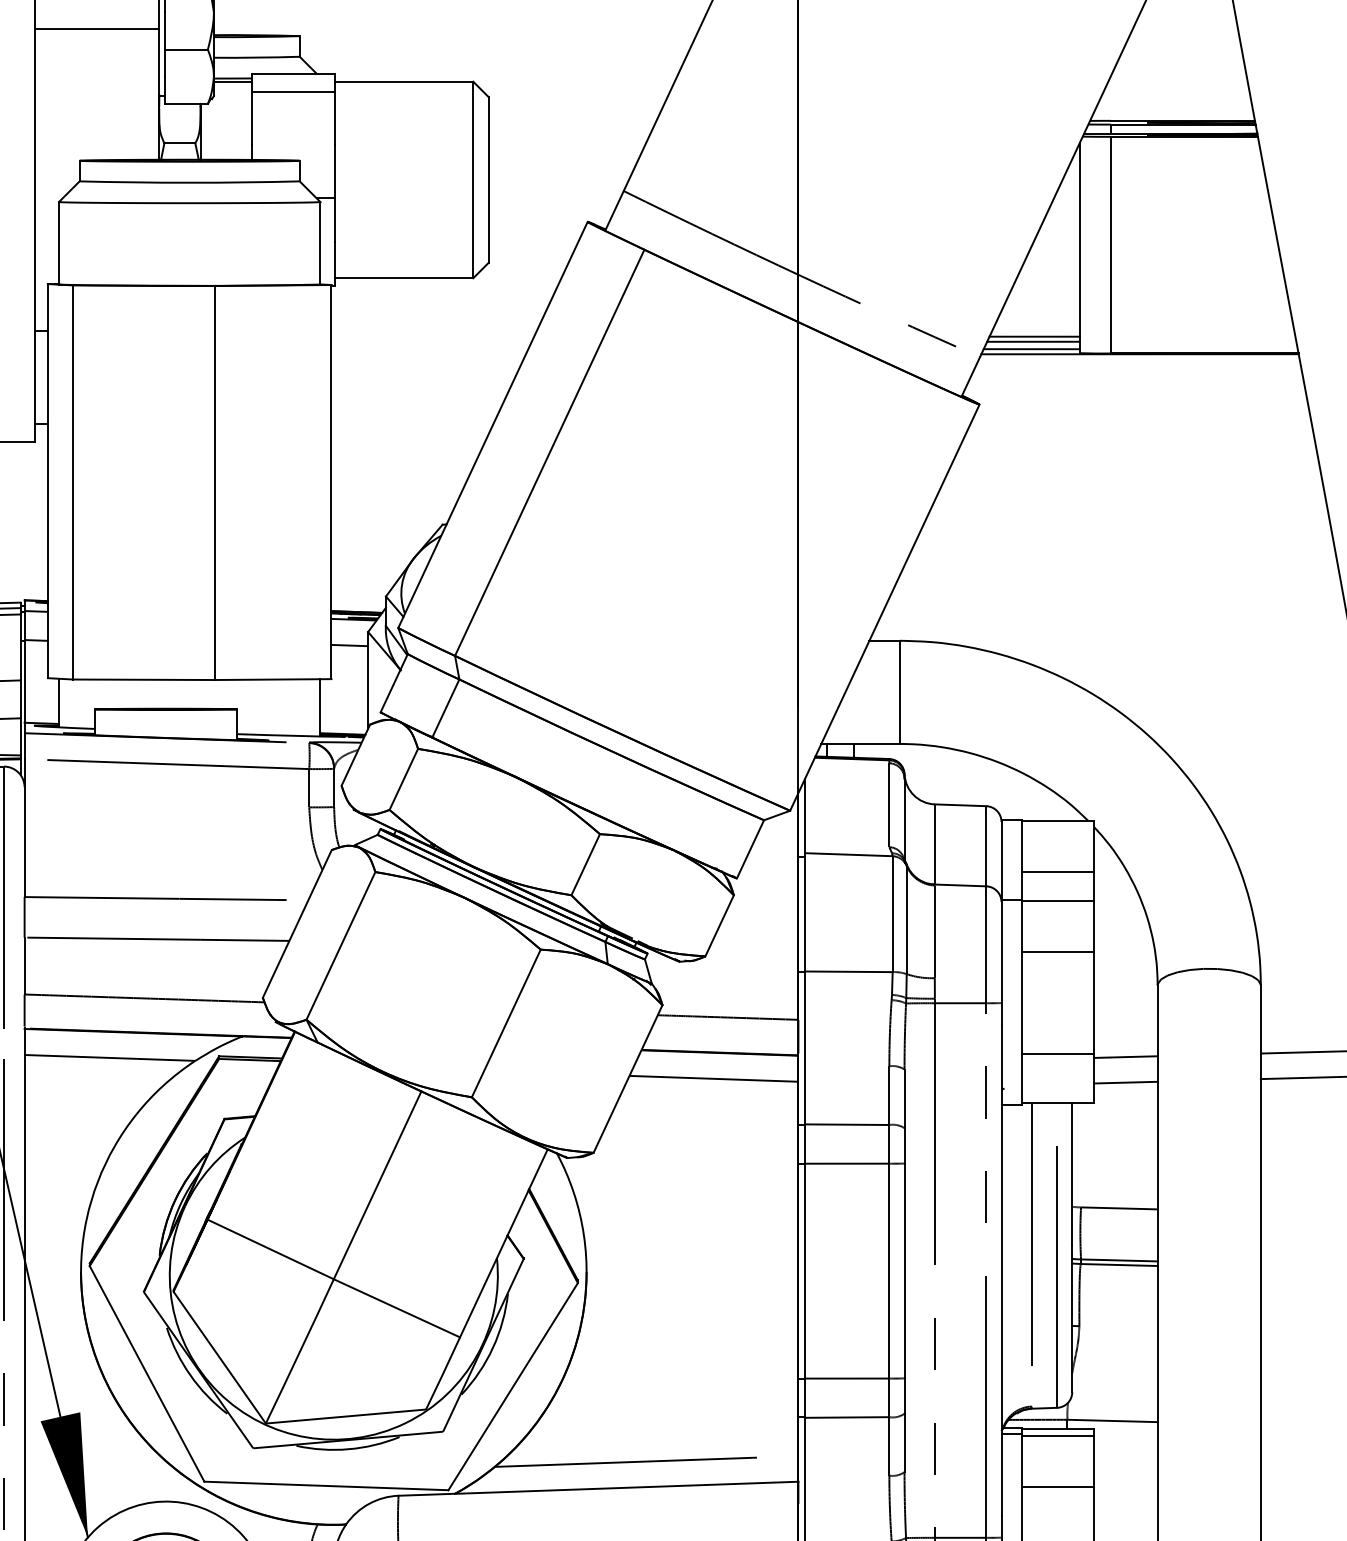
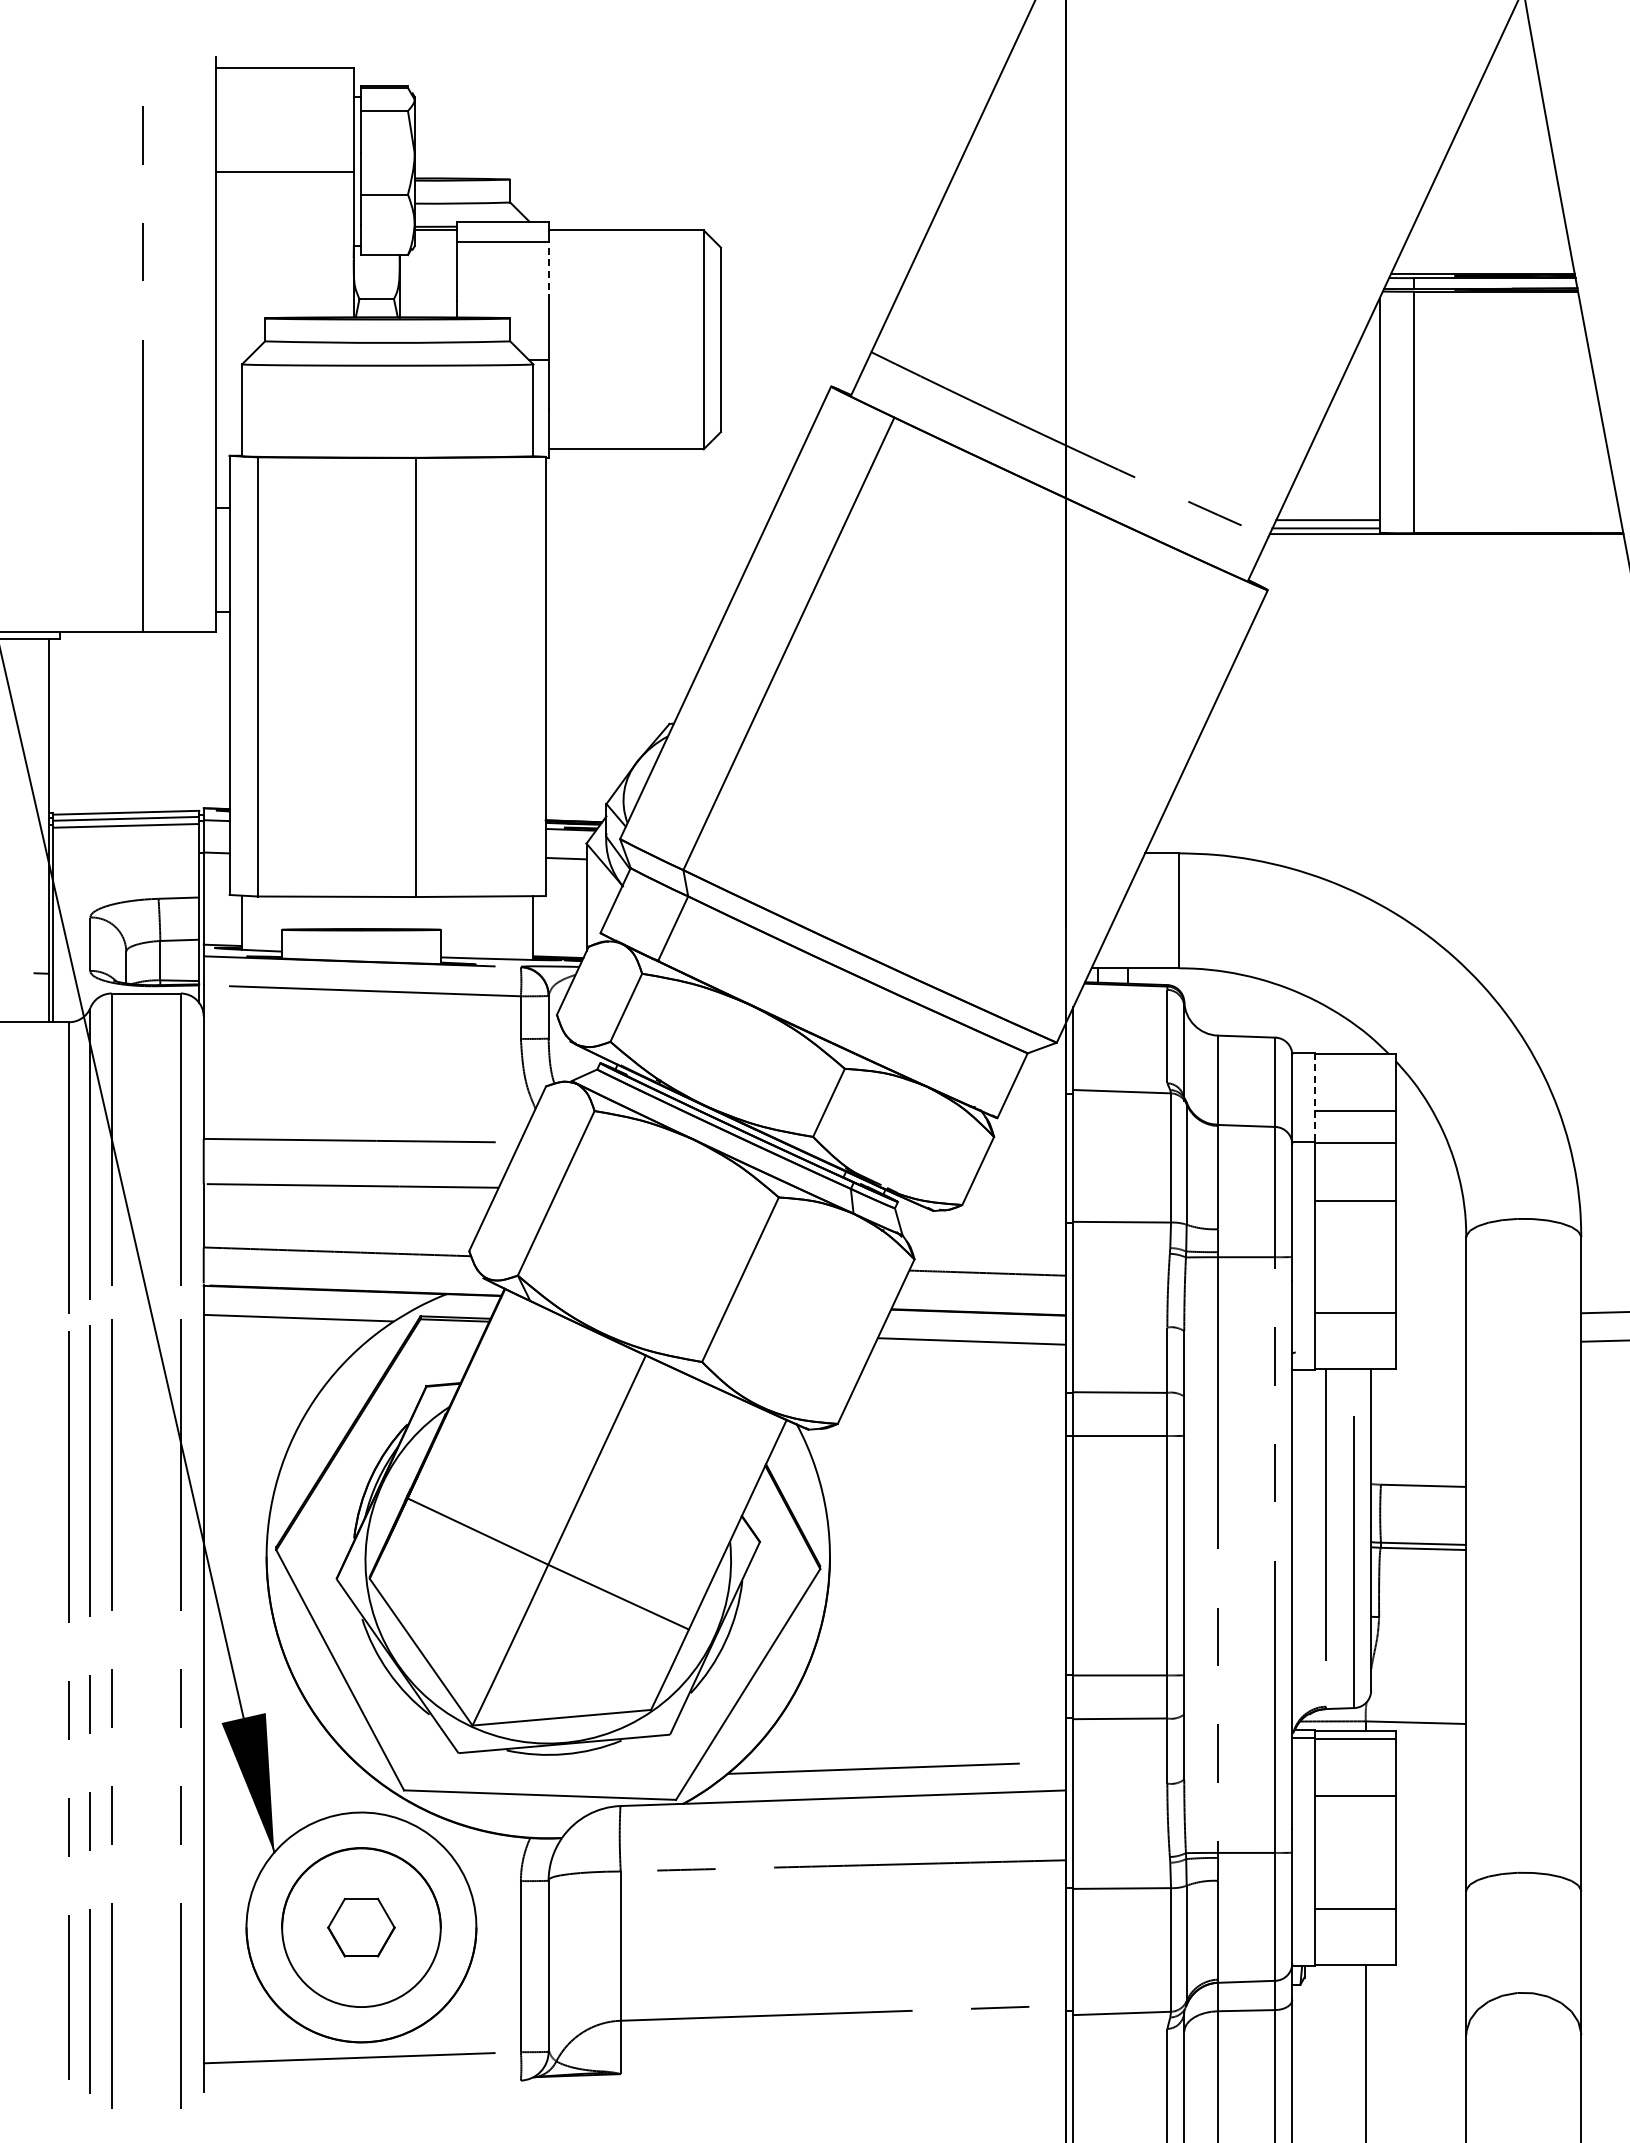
line: (334, 118) -> (549, 271), solid -> dashed
line: (1033, 336) -> (1328, 514), removed
line: (1022, 859) -> (1315, 1097), solid -> dashed
line: (1125, 1057) -> (1430, 1317), removed
line: (1125, 1082) -> (1430, 1345), removed

